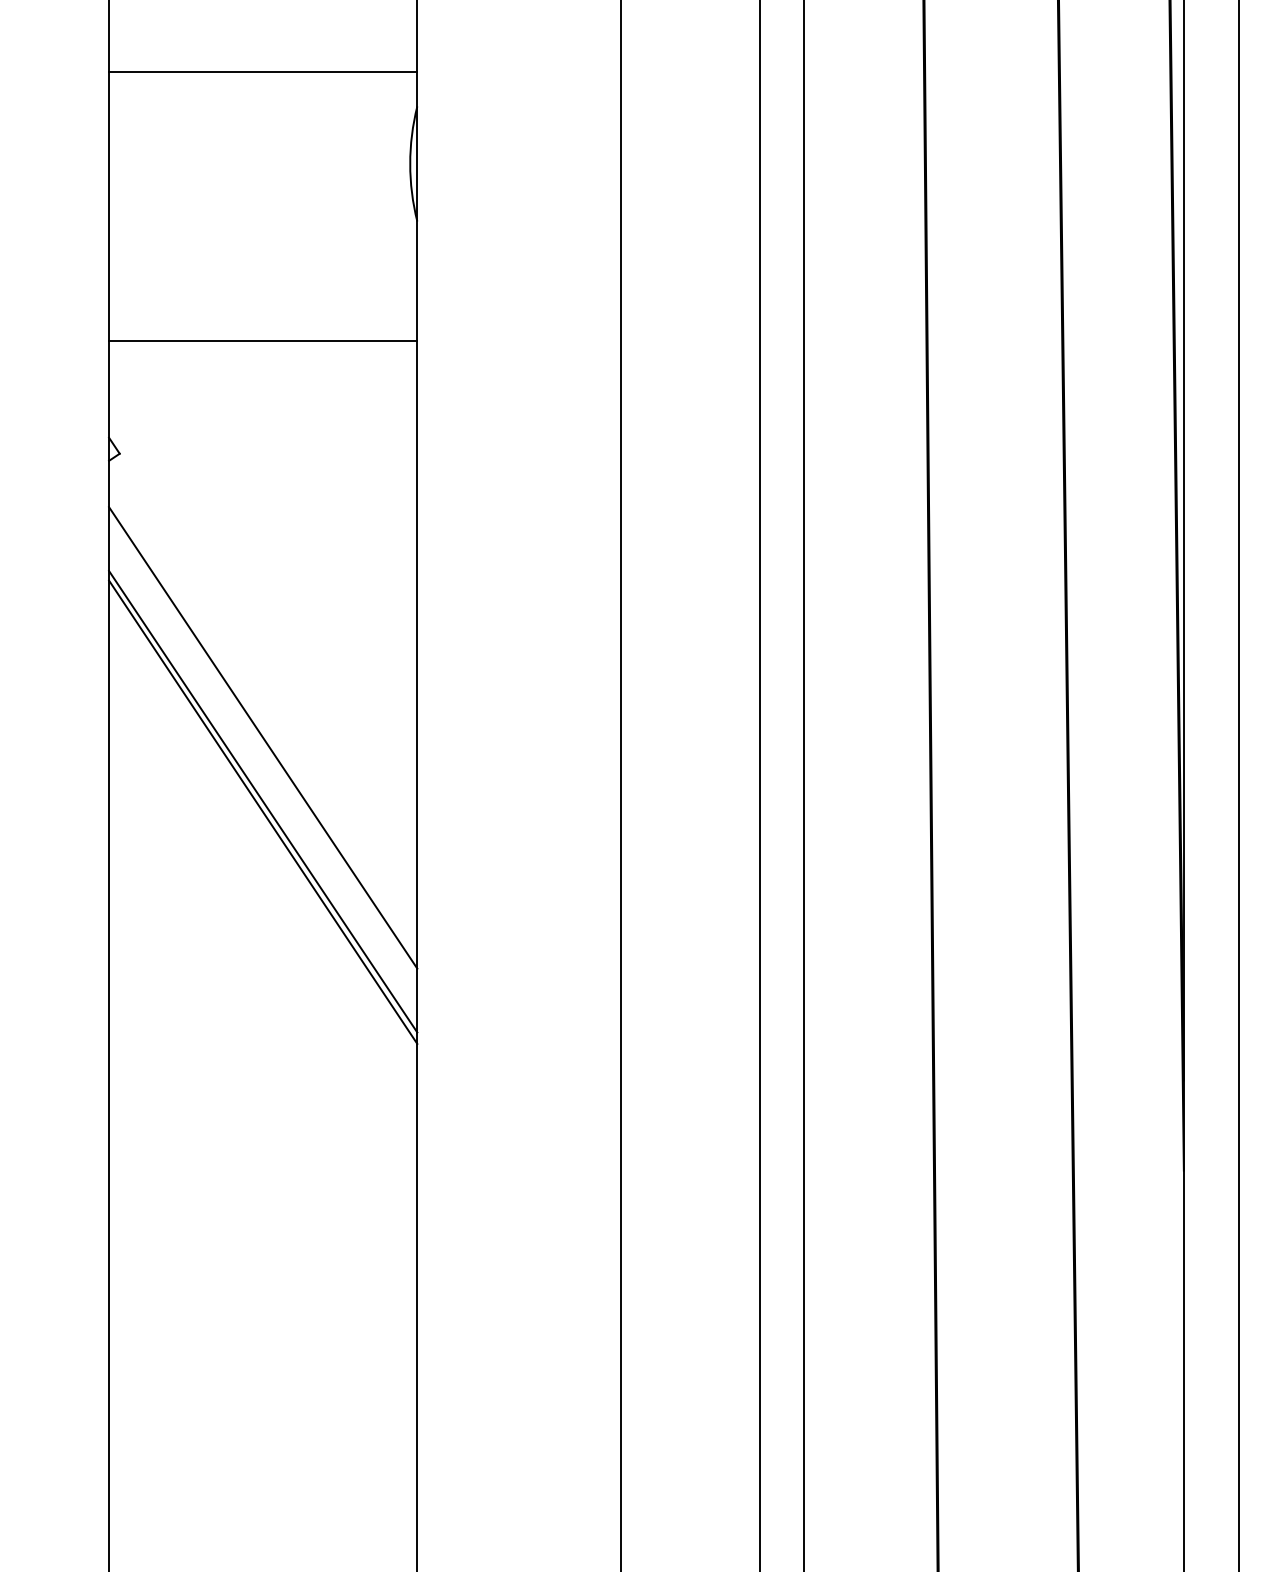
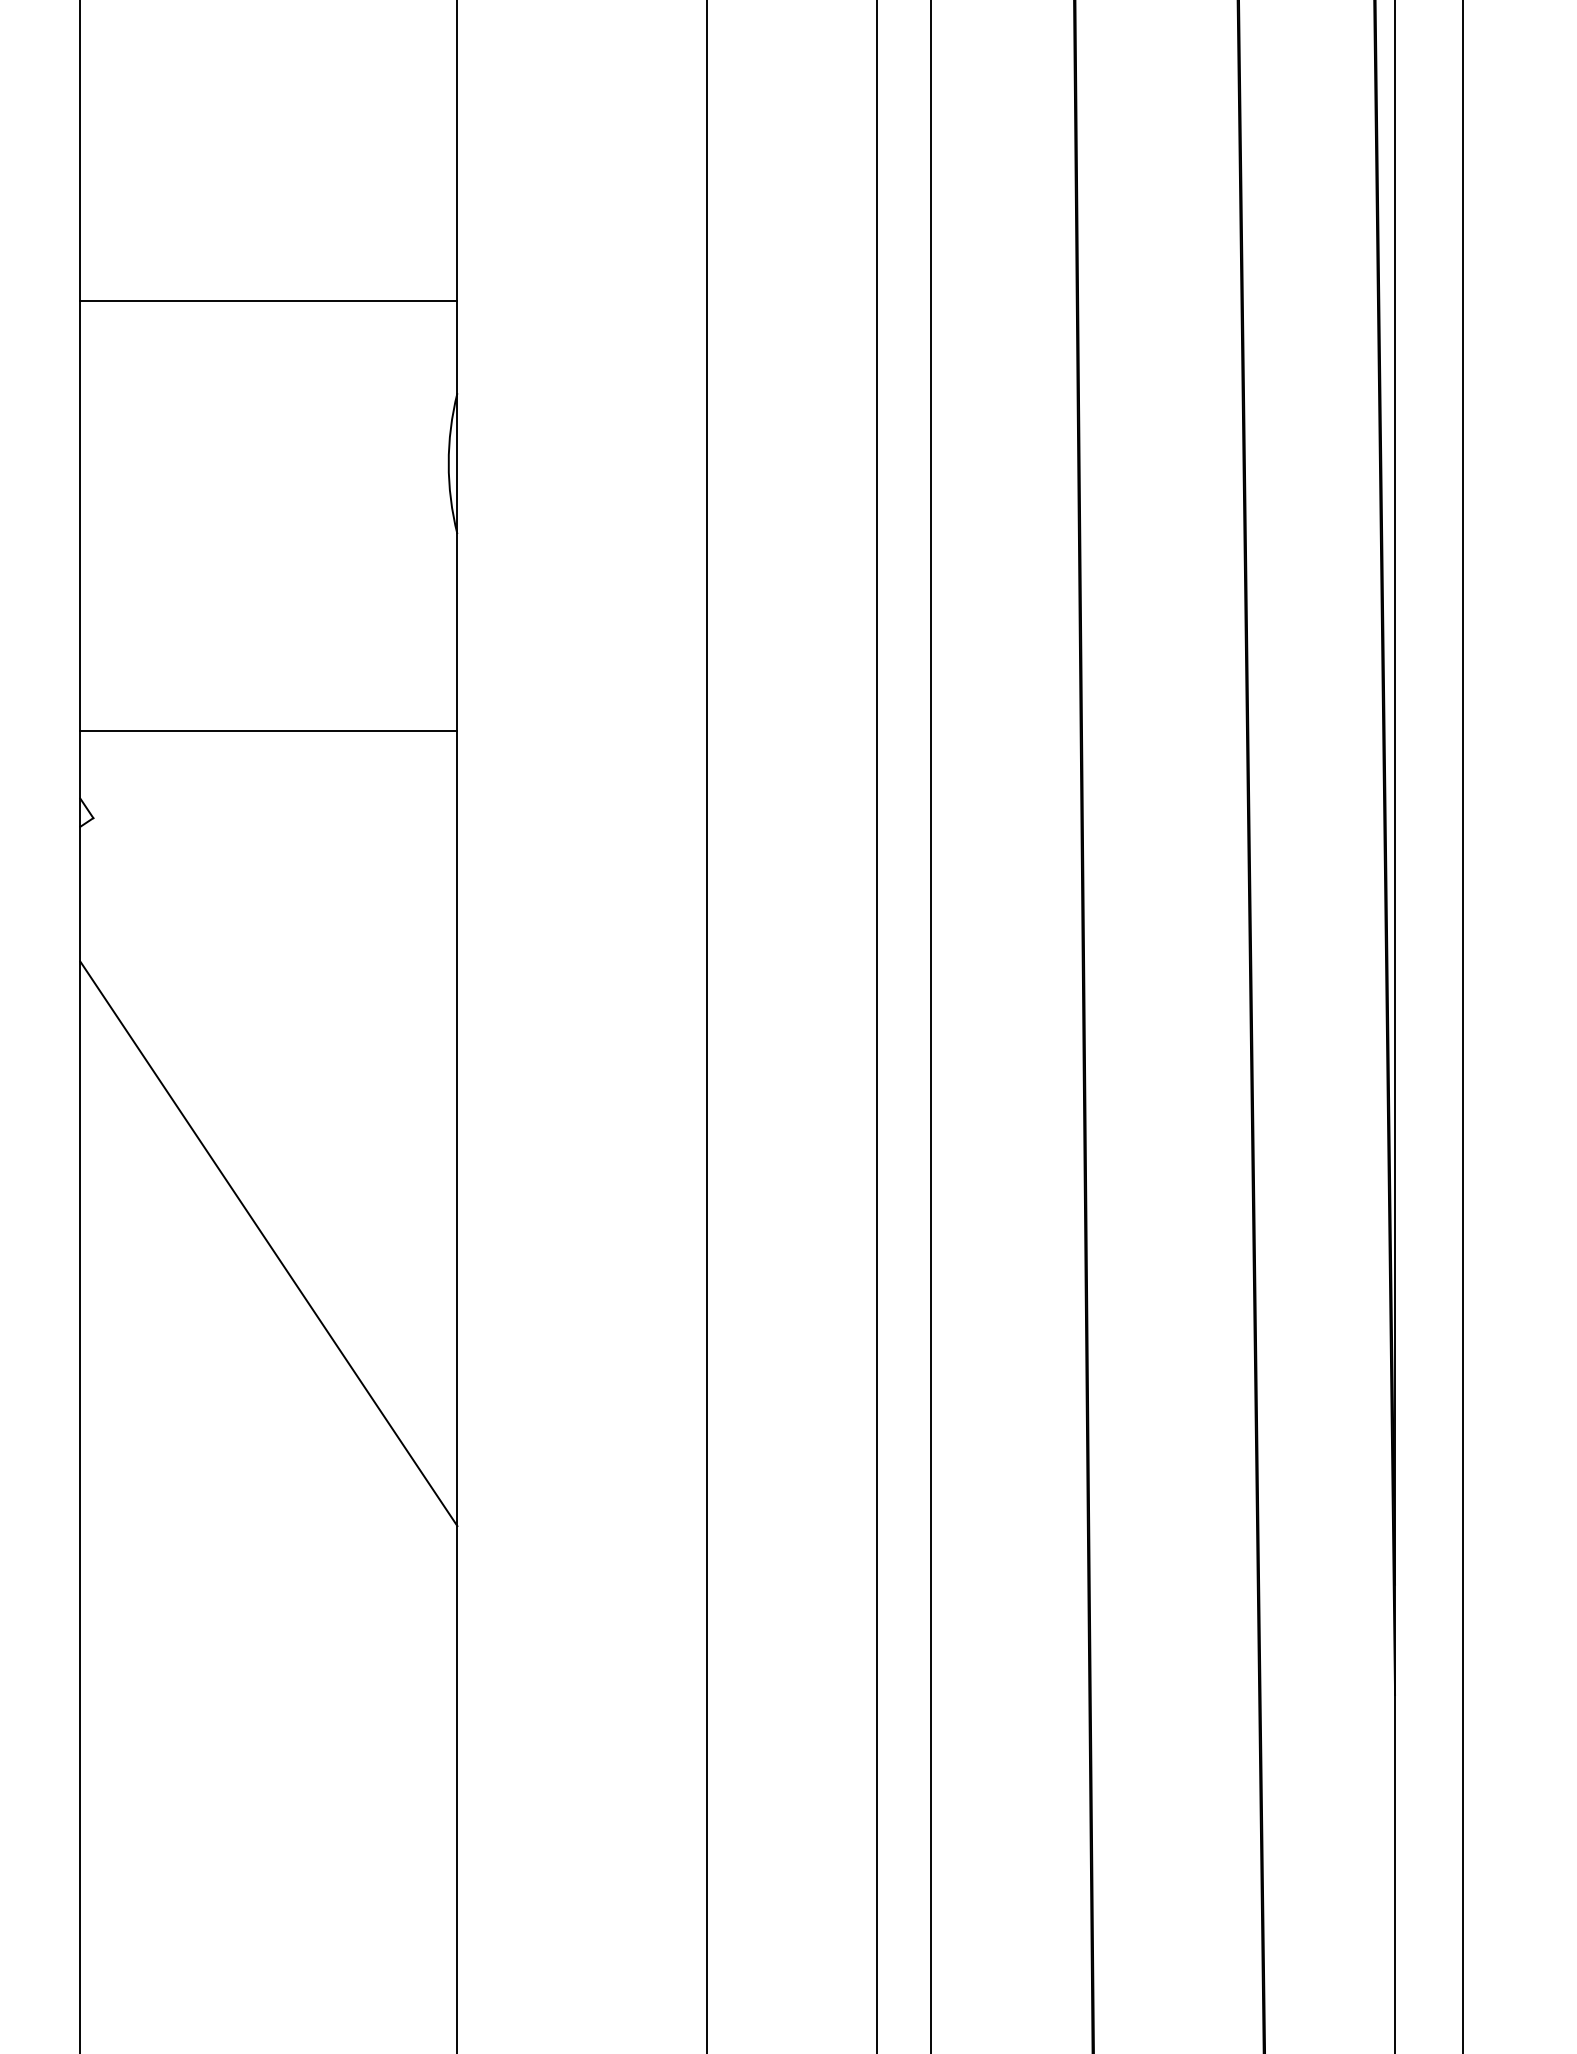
line: (262, 72) -> (268, 301), moved
line: (262, 341) -> (268, 730), moved
line: (262, 737) -> (268, 1165), removed
line: (262, 812) -> (268, 1256), removed

